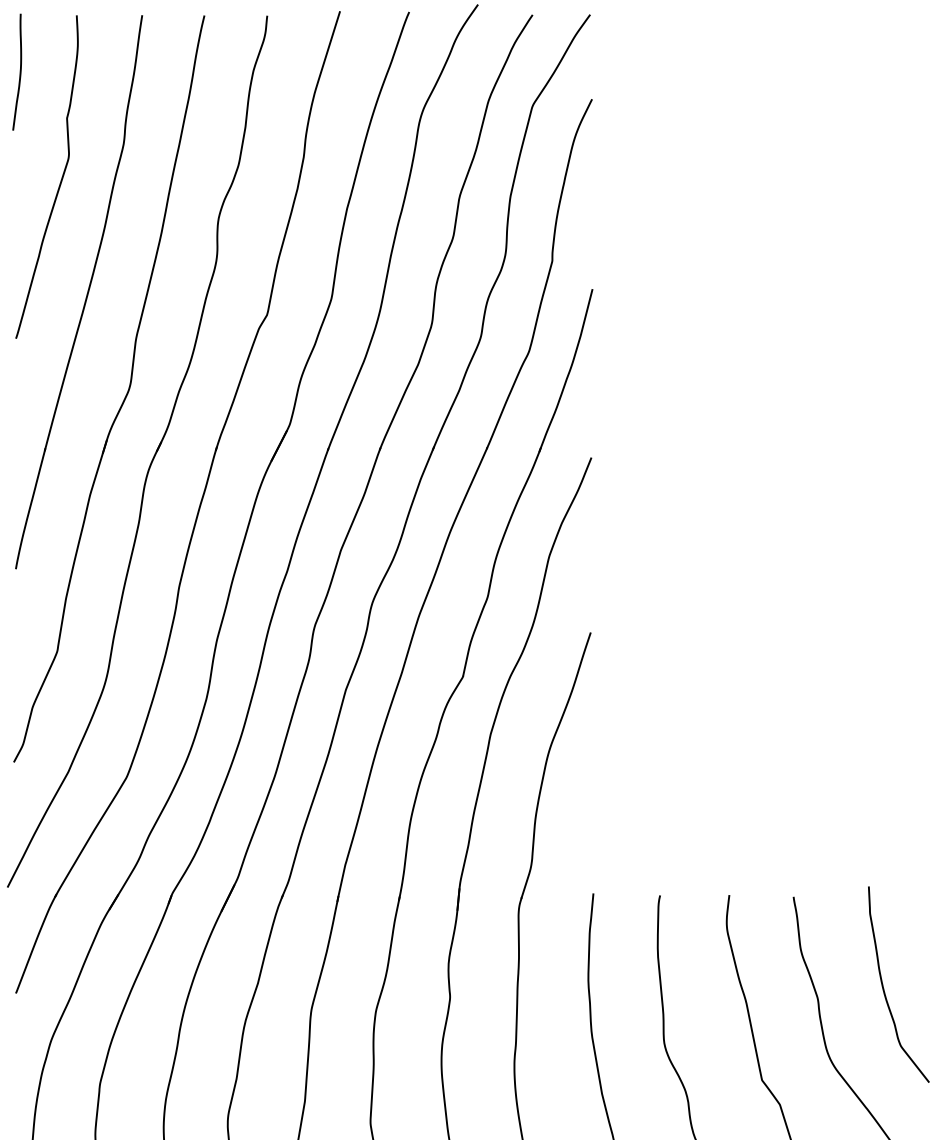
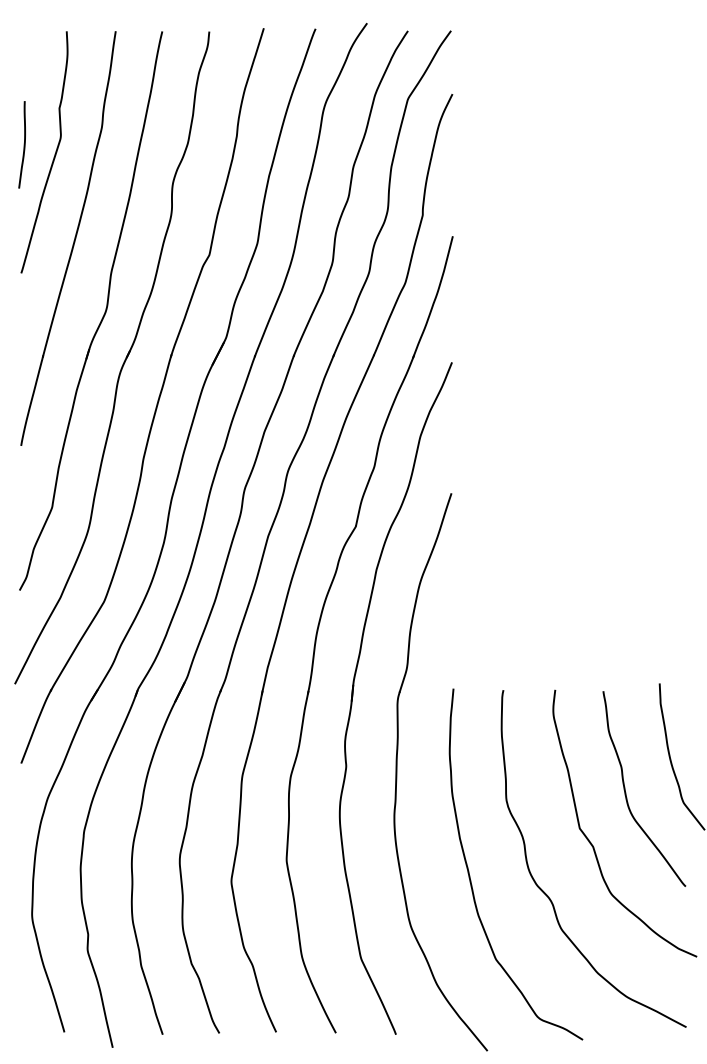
curve: (19, 71) -> (23, 144), moved

